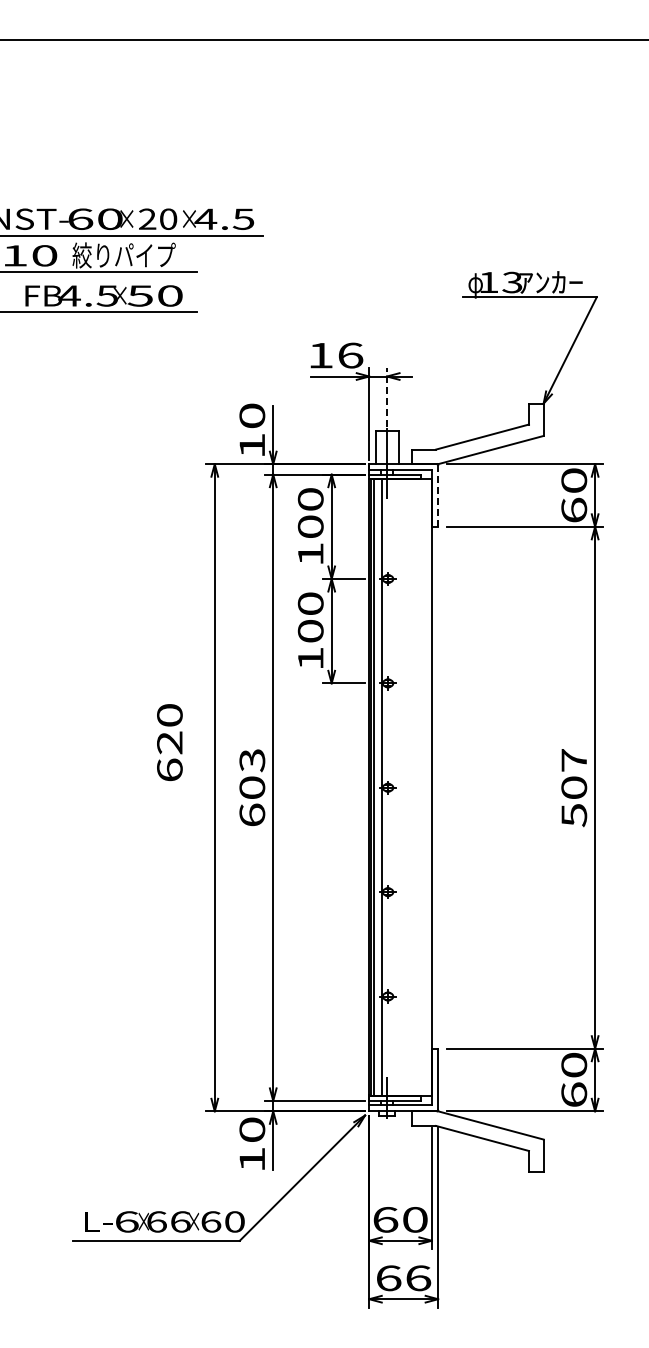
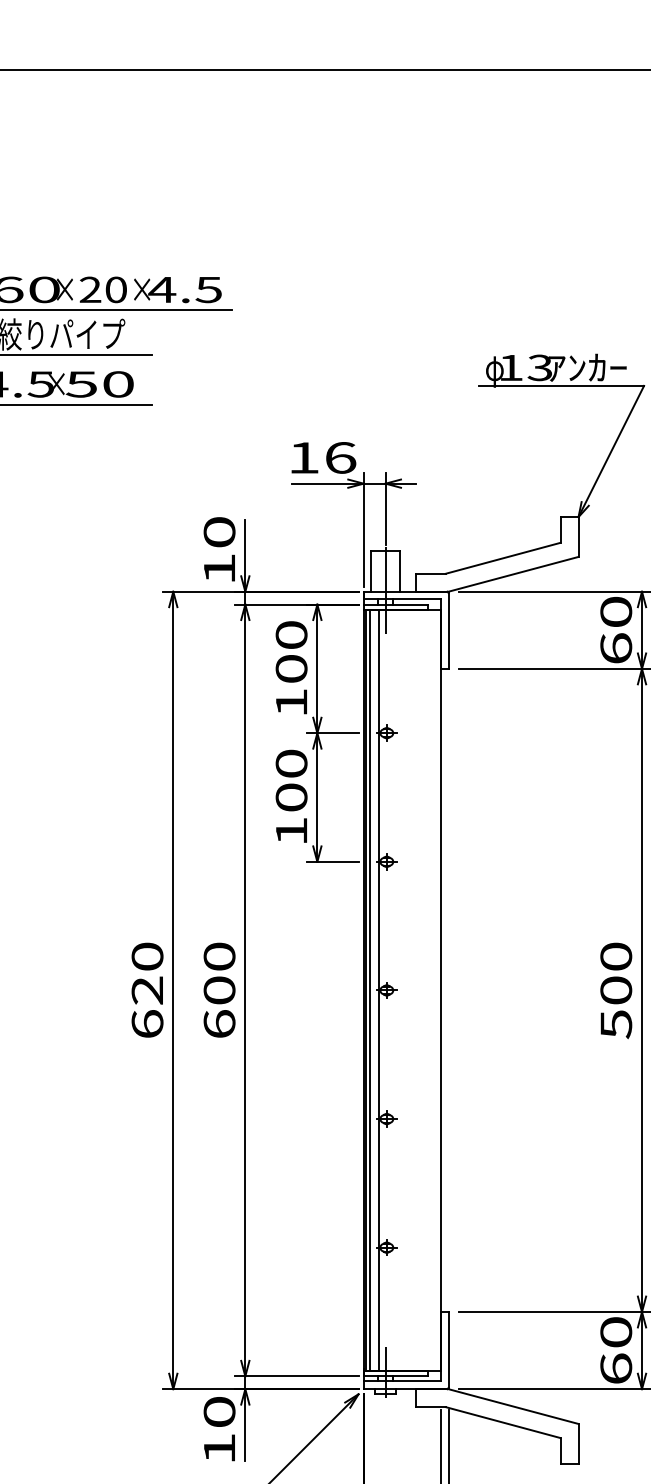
line: (387, 396) -> (386, 508), dashed -> solid
line: (438, 496) -> (448, 631), dashed -> solid
text: (169, 742) -> (147, 990), moved
text: (252, 760) -> (219, 956), 603 -> 600
text: (574, 760) -> (616, 956), 507 -> 500

